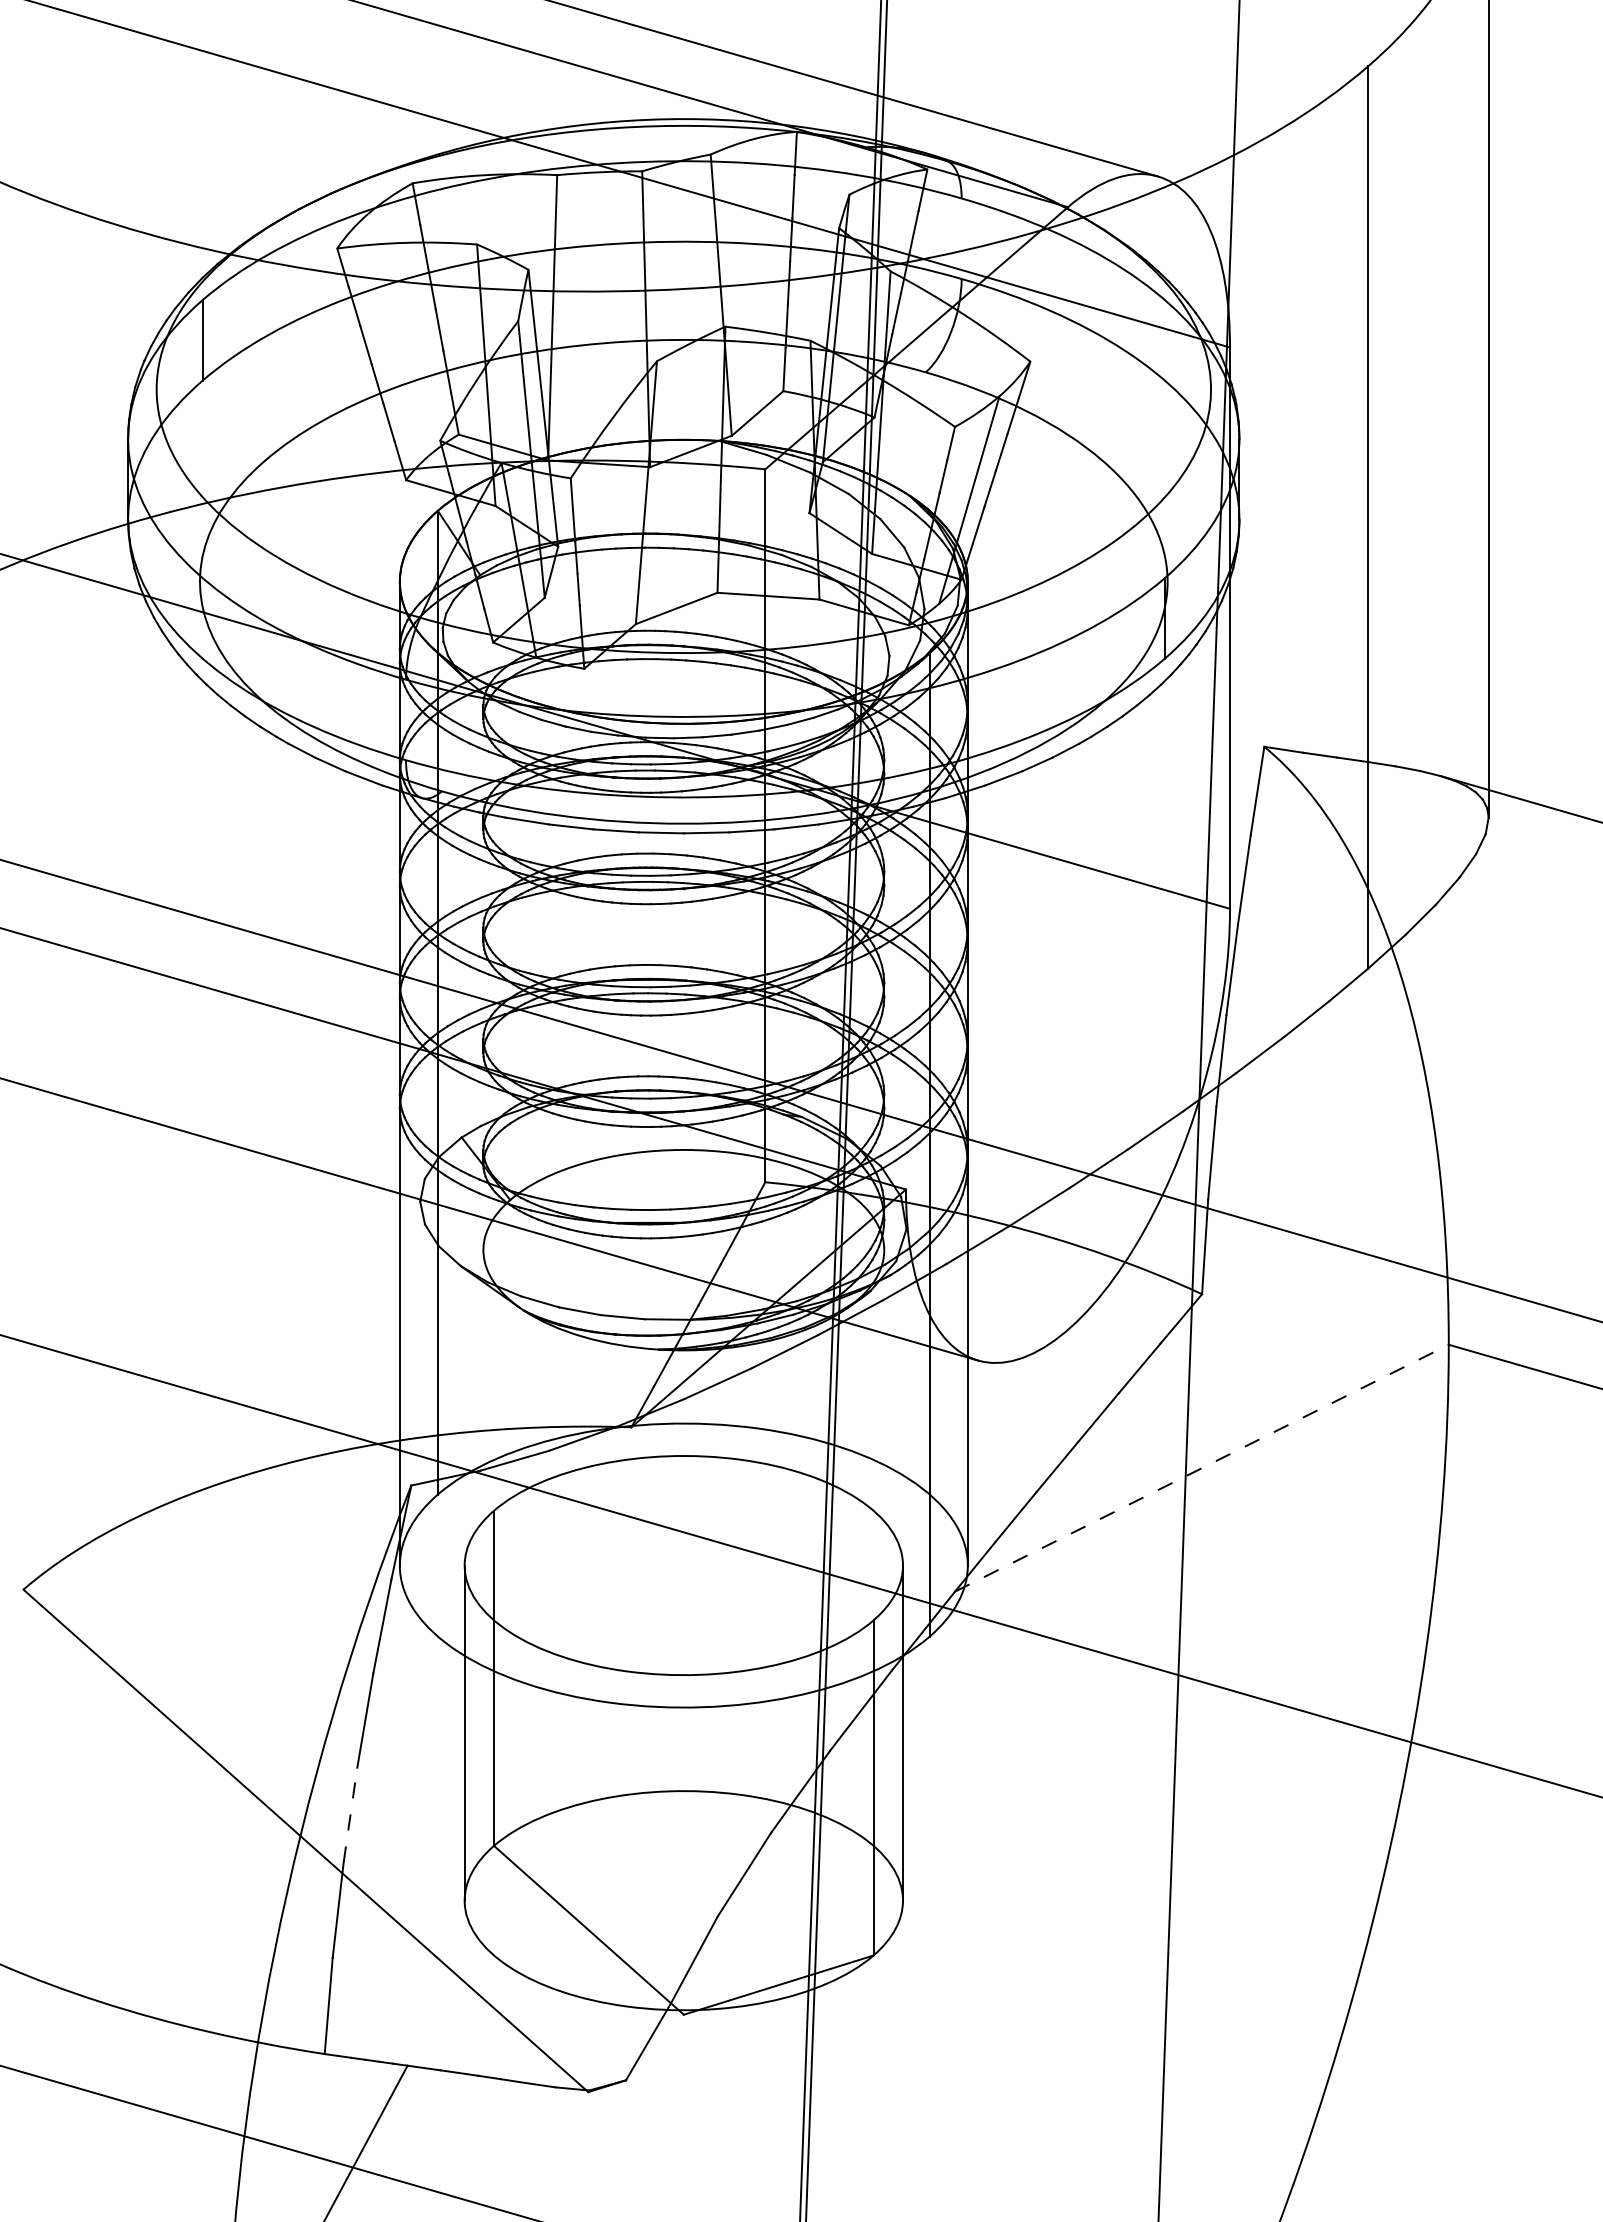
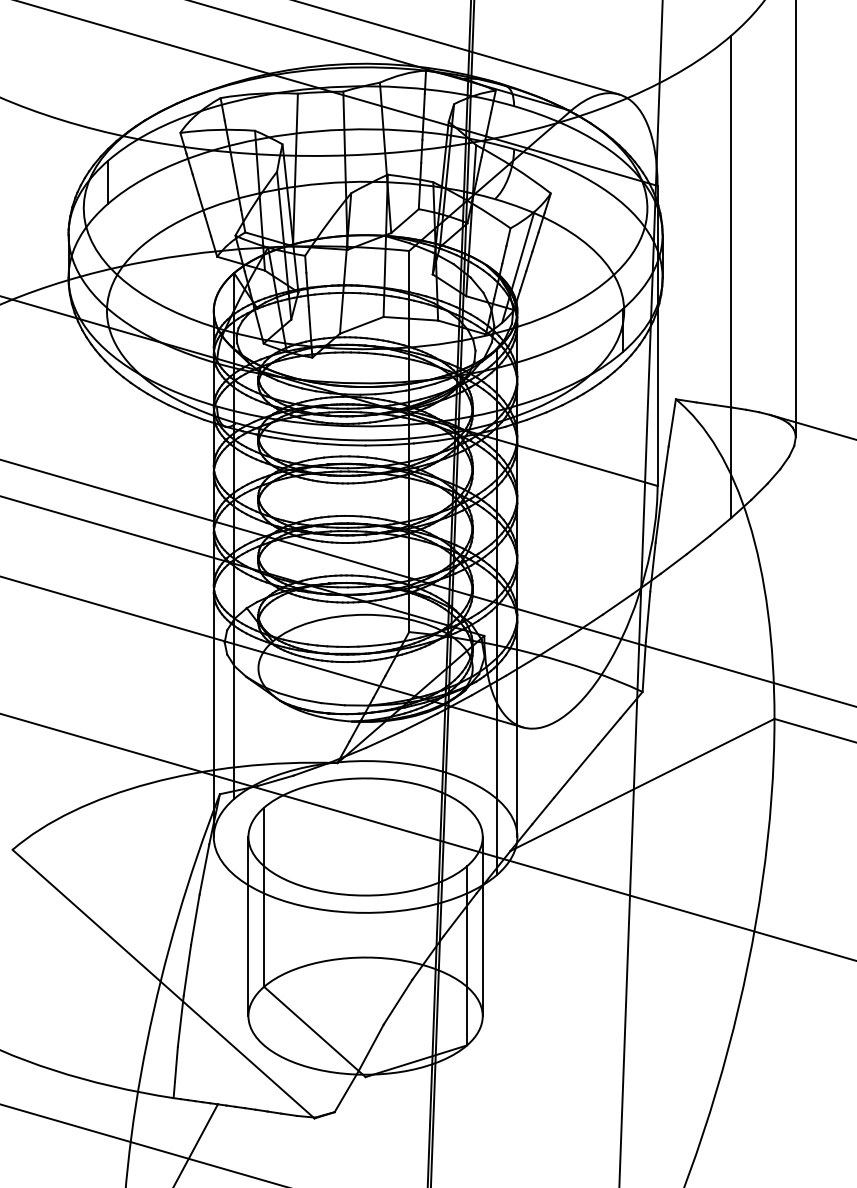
line: (1201, 1467) -> (642, 784), dashed -> solid
line: (350, 1815) -> (187, 970), dashed -> solid

